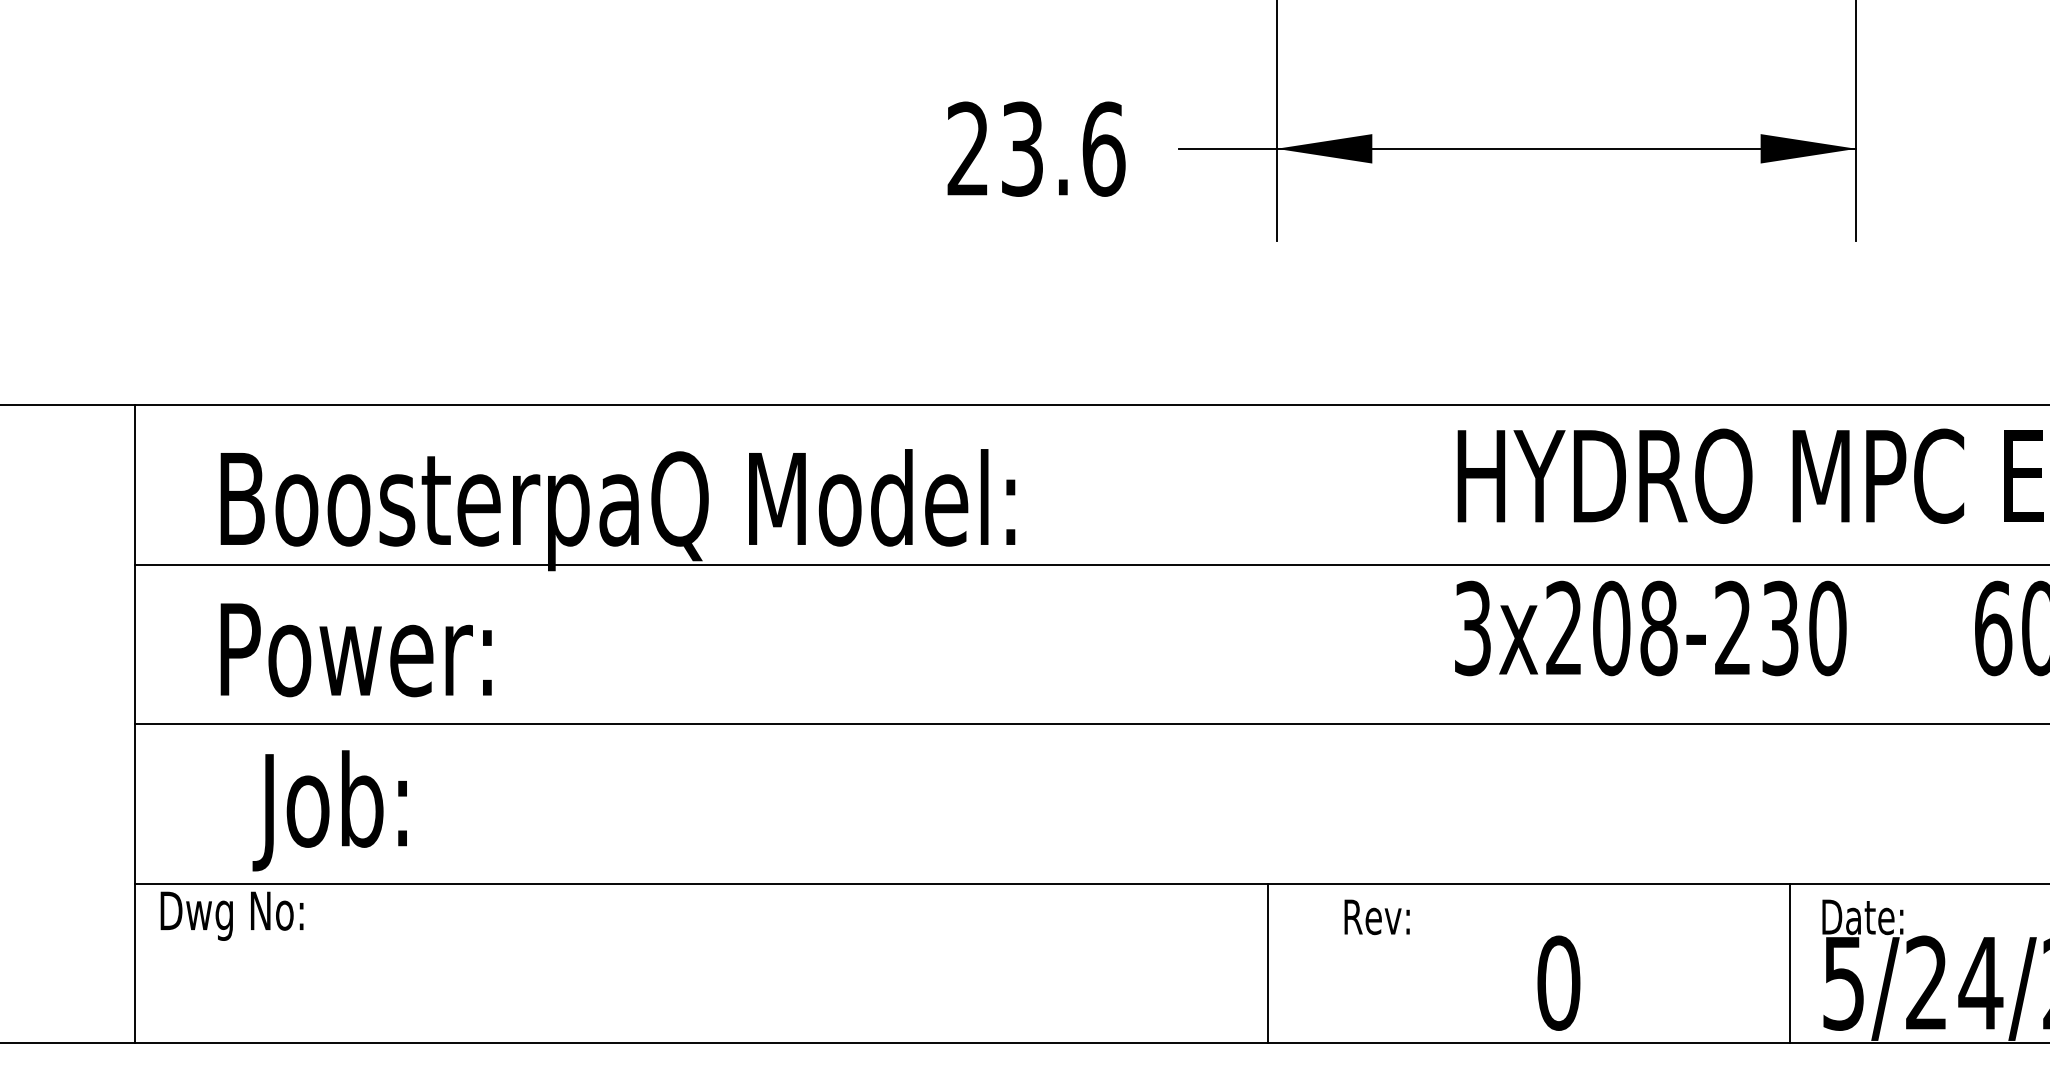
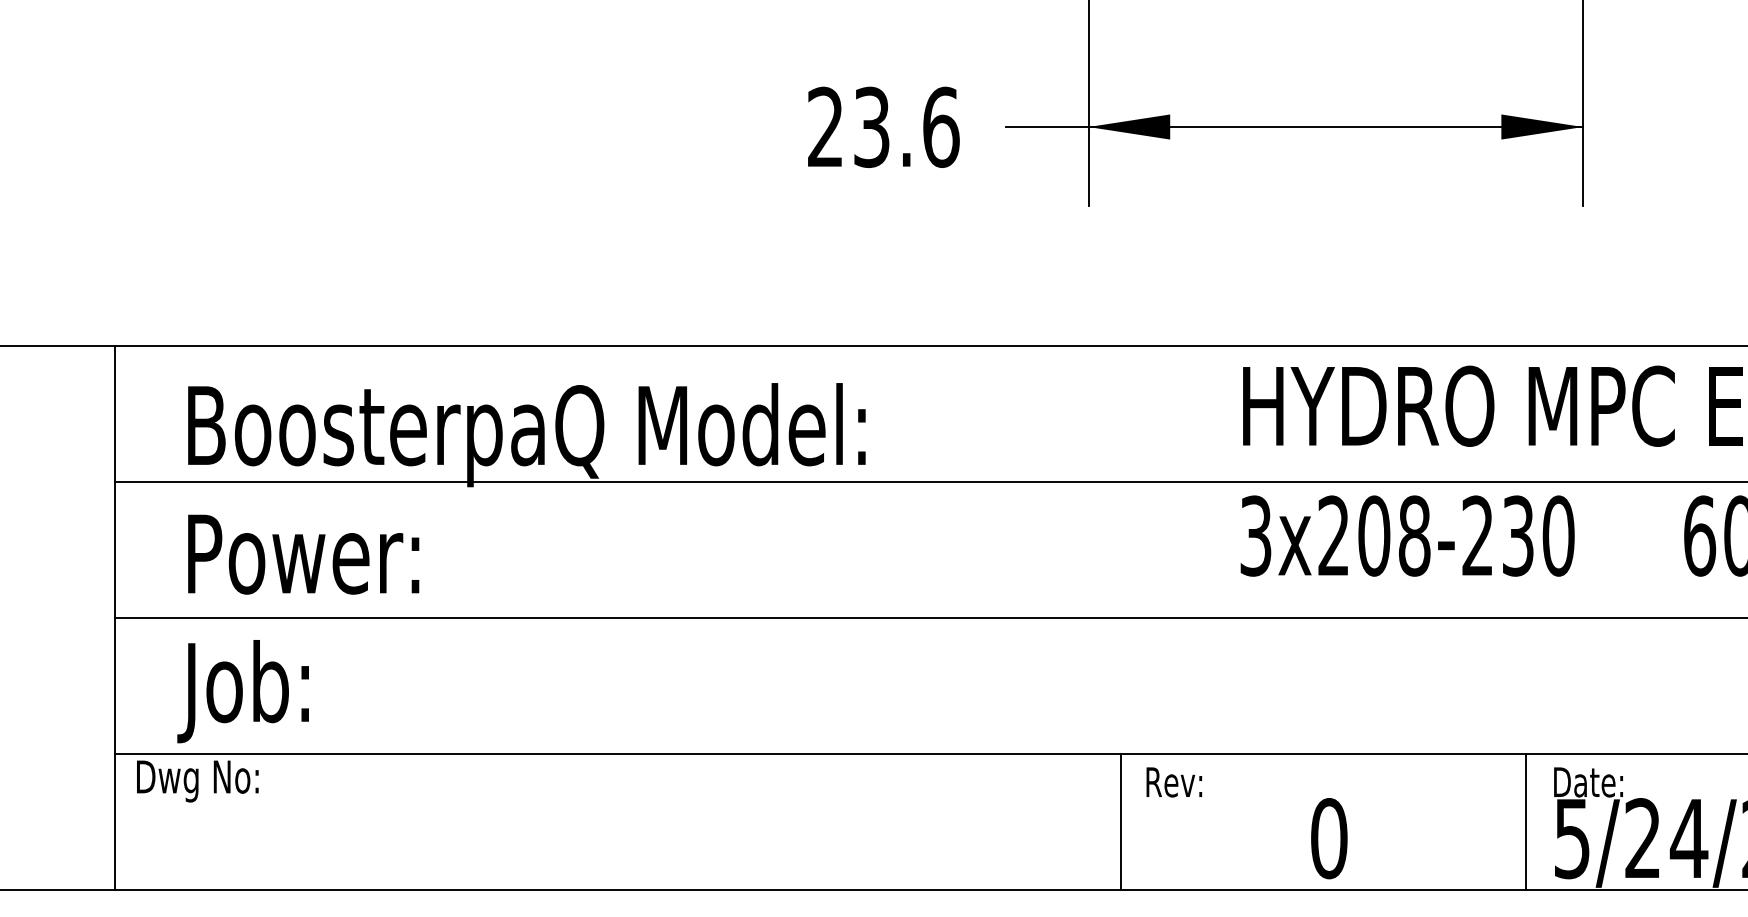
text: (329, 810) -> (242, 691), moved
line: (1268, 963) -> (1121, 821), moved

